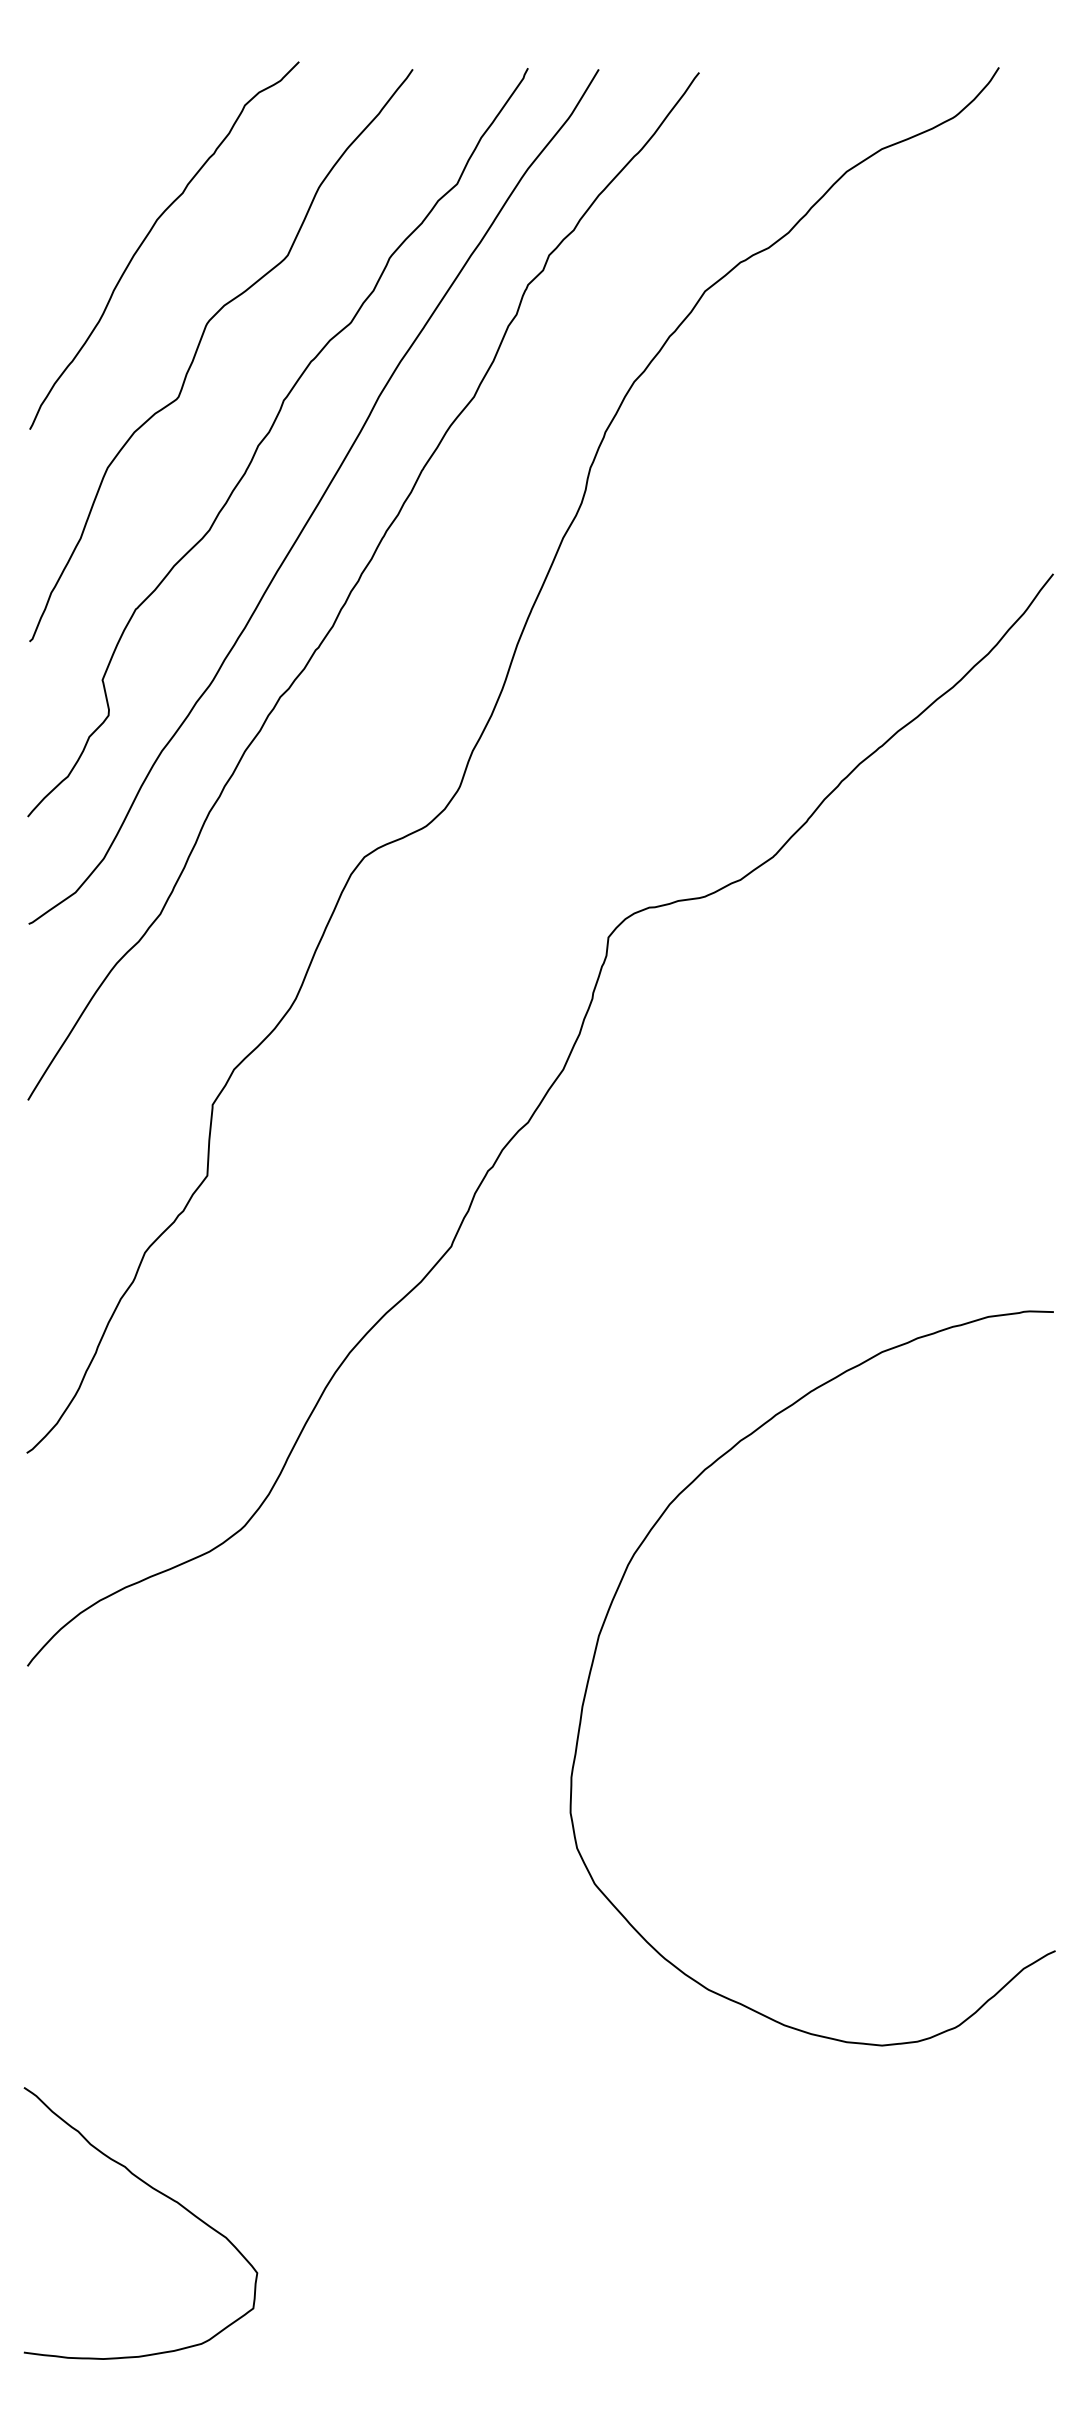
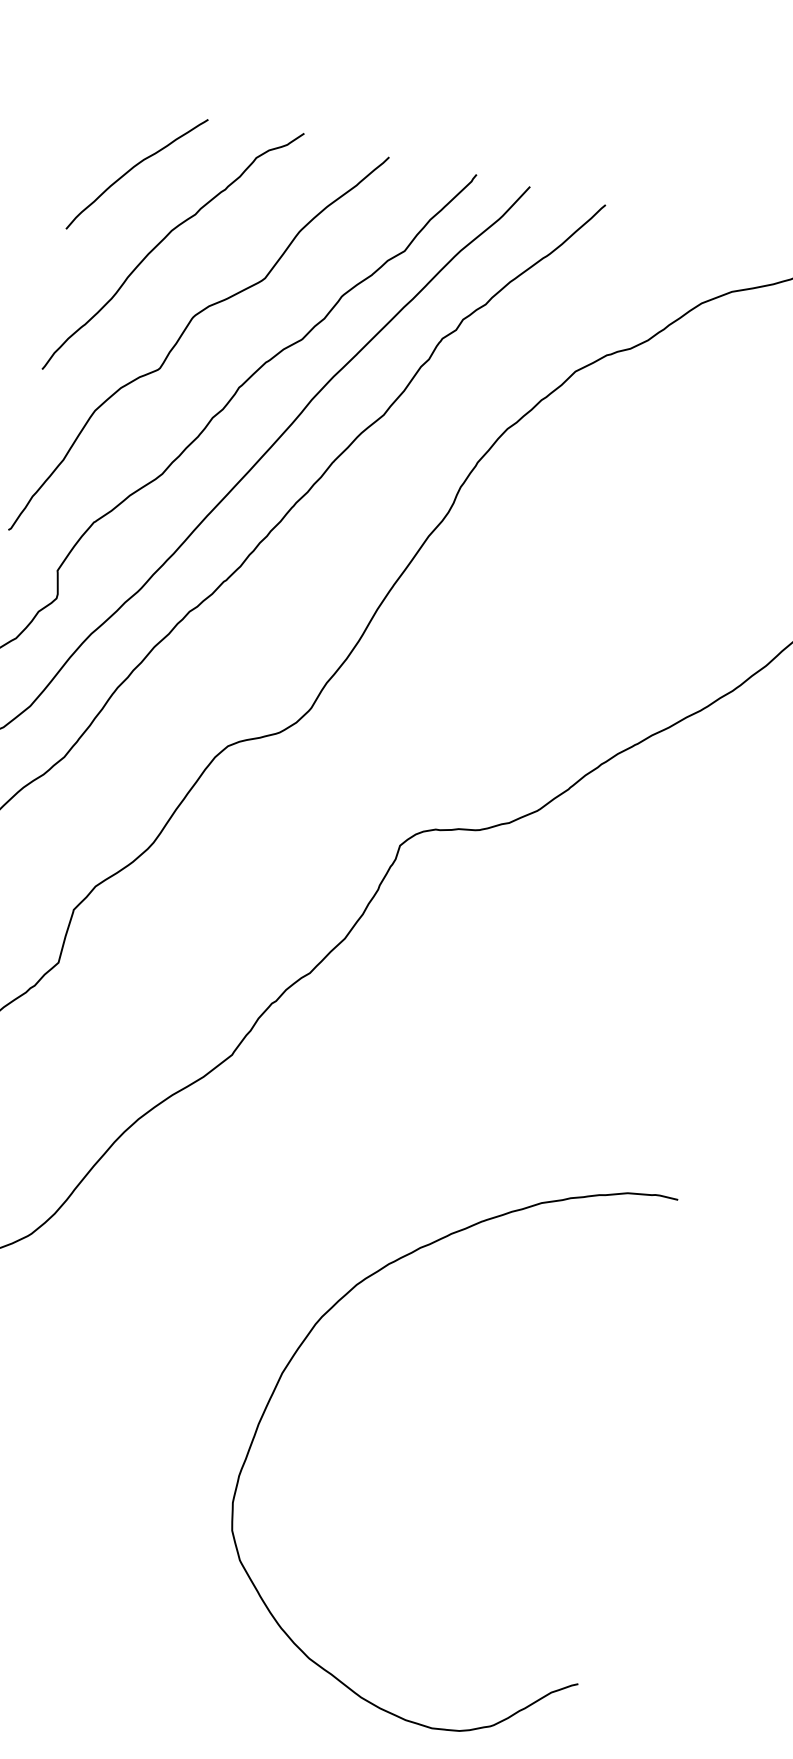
curve: (90, 153) -> (131, 169), added

